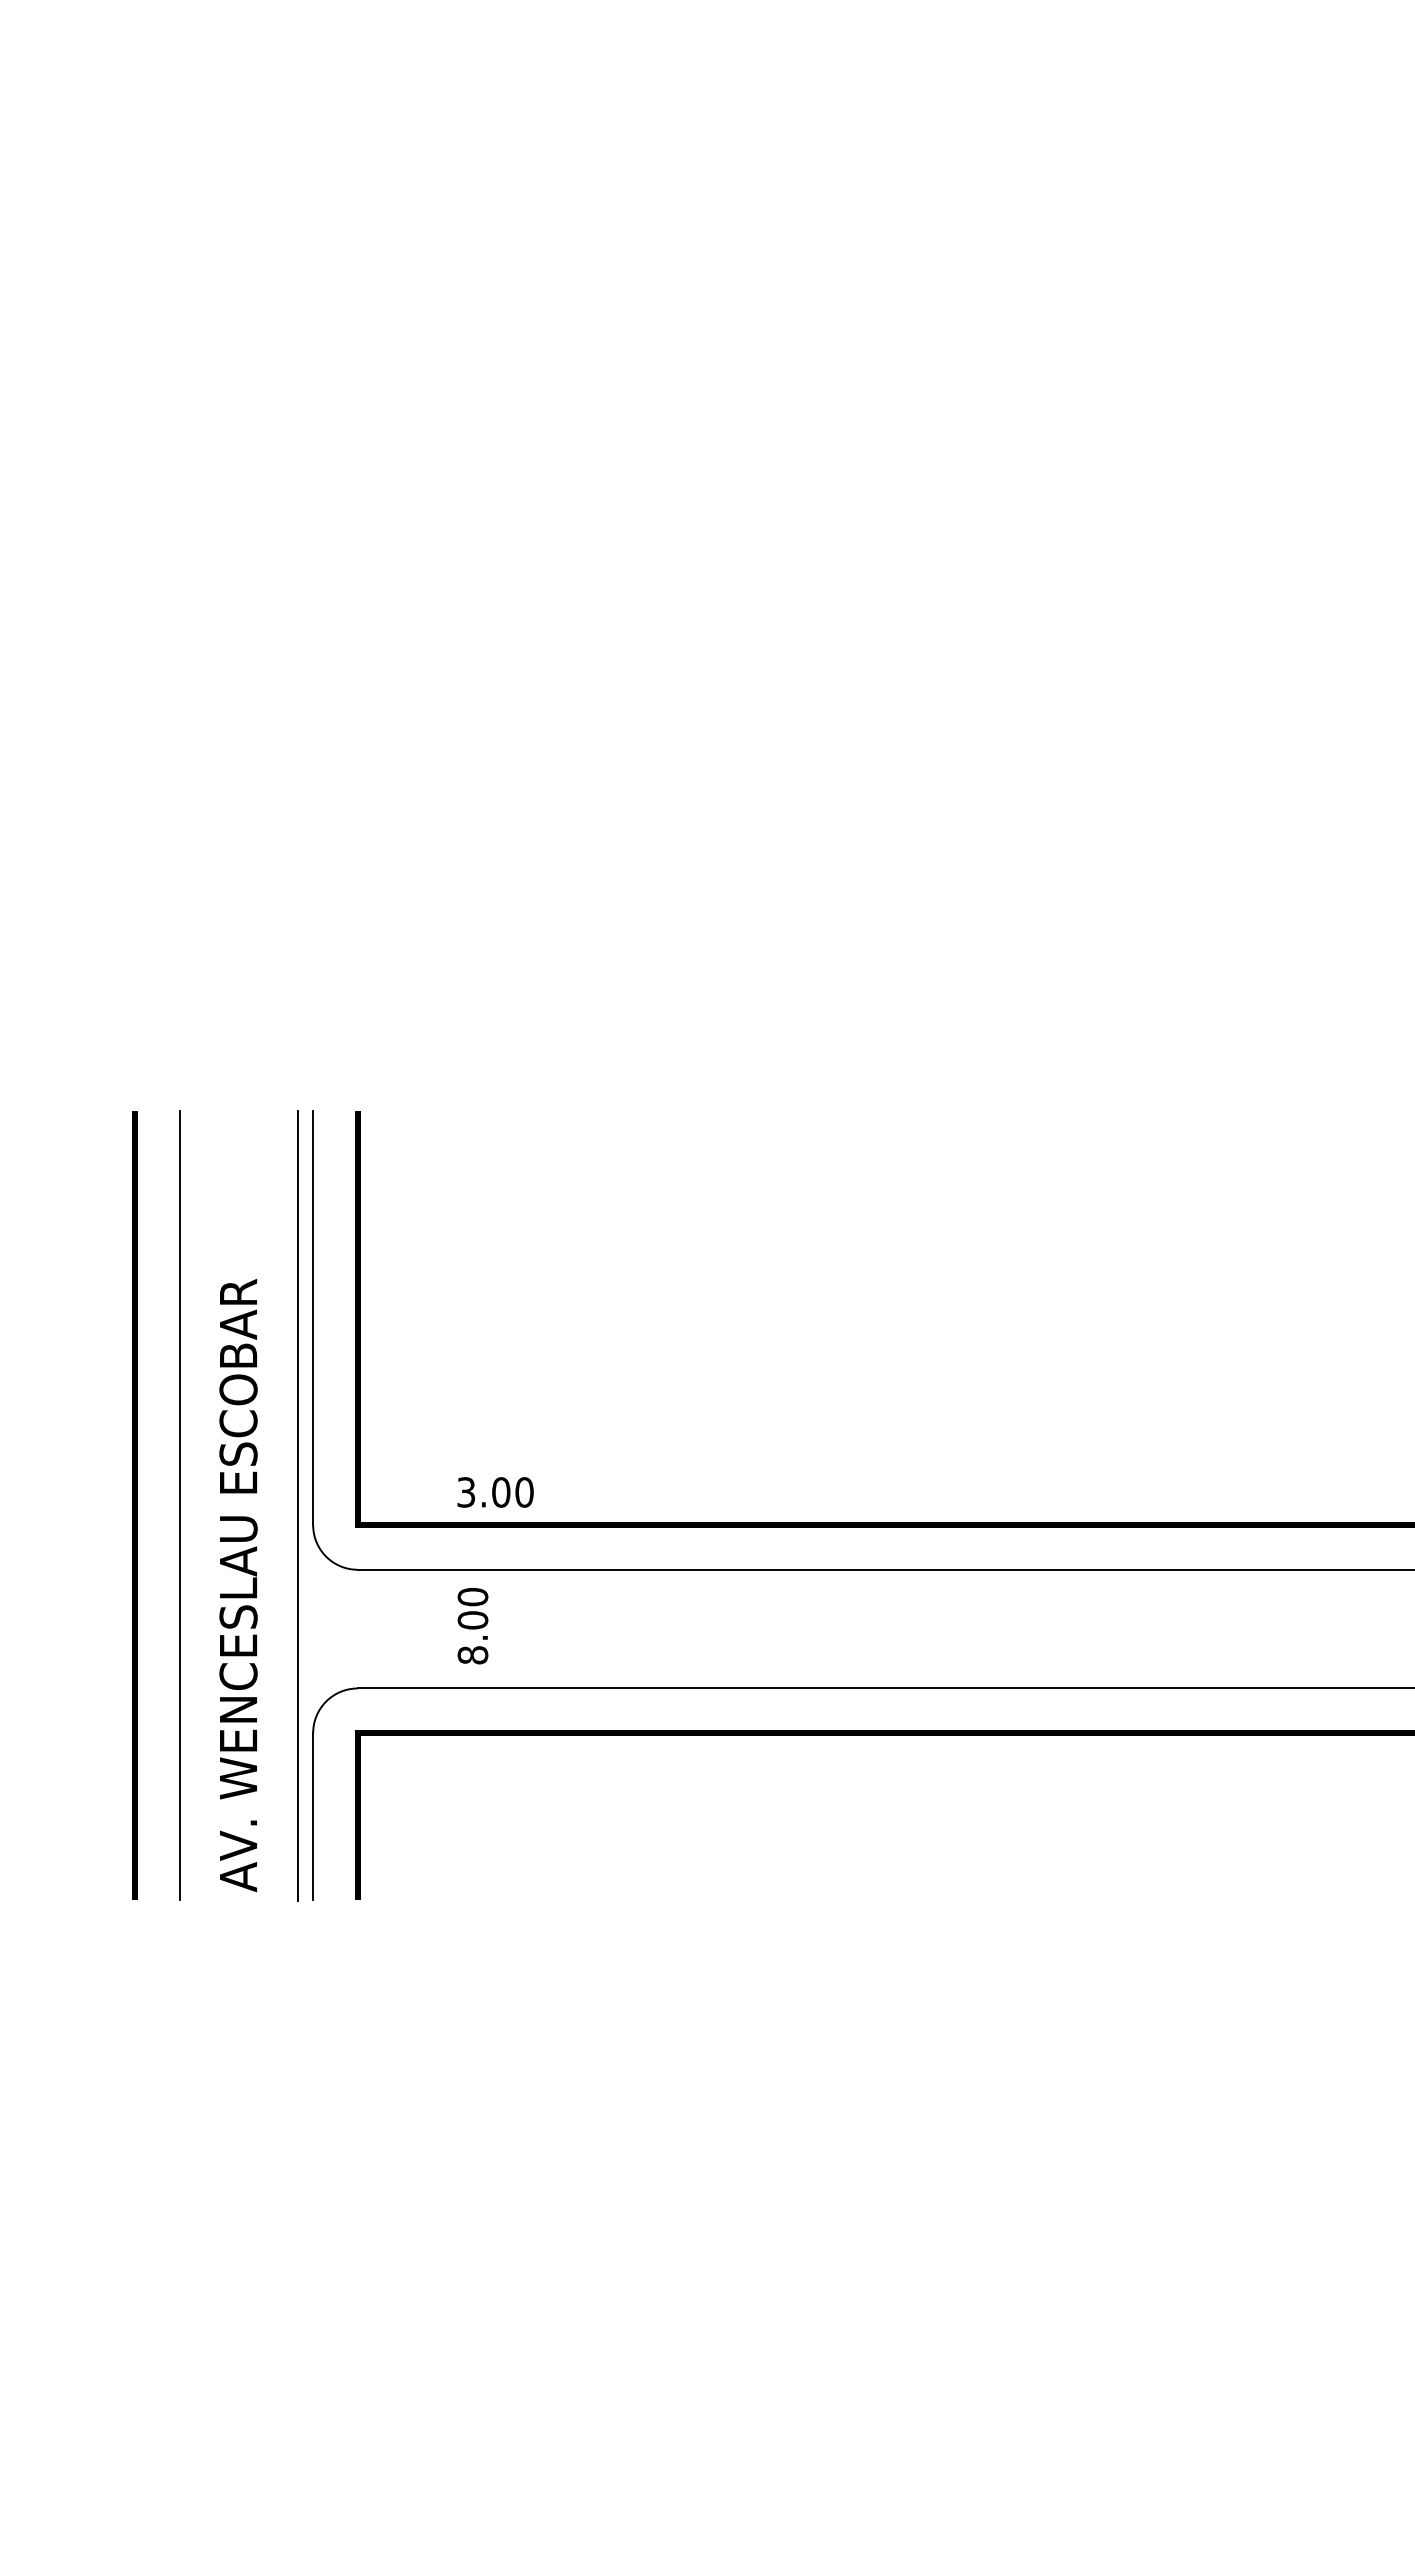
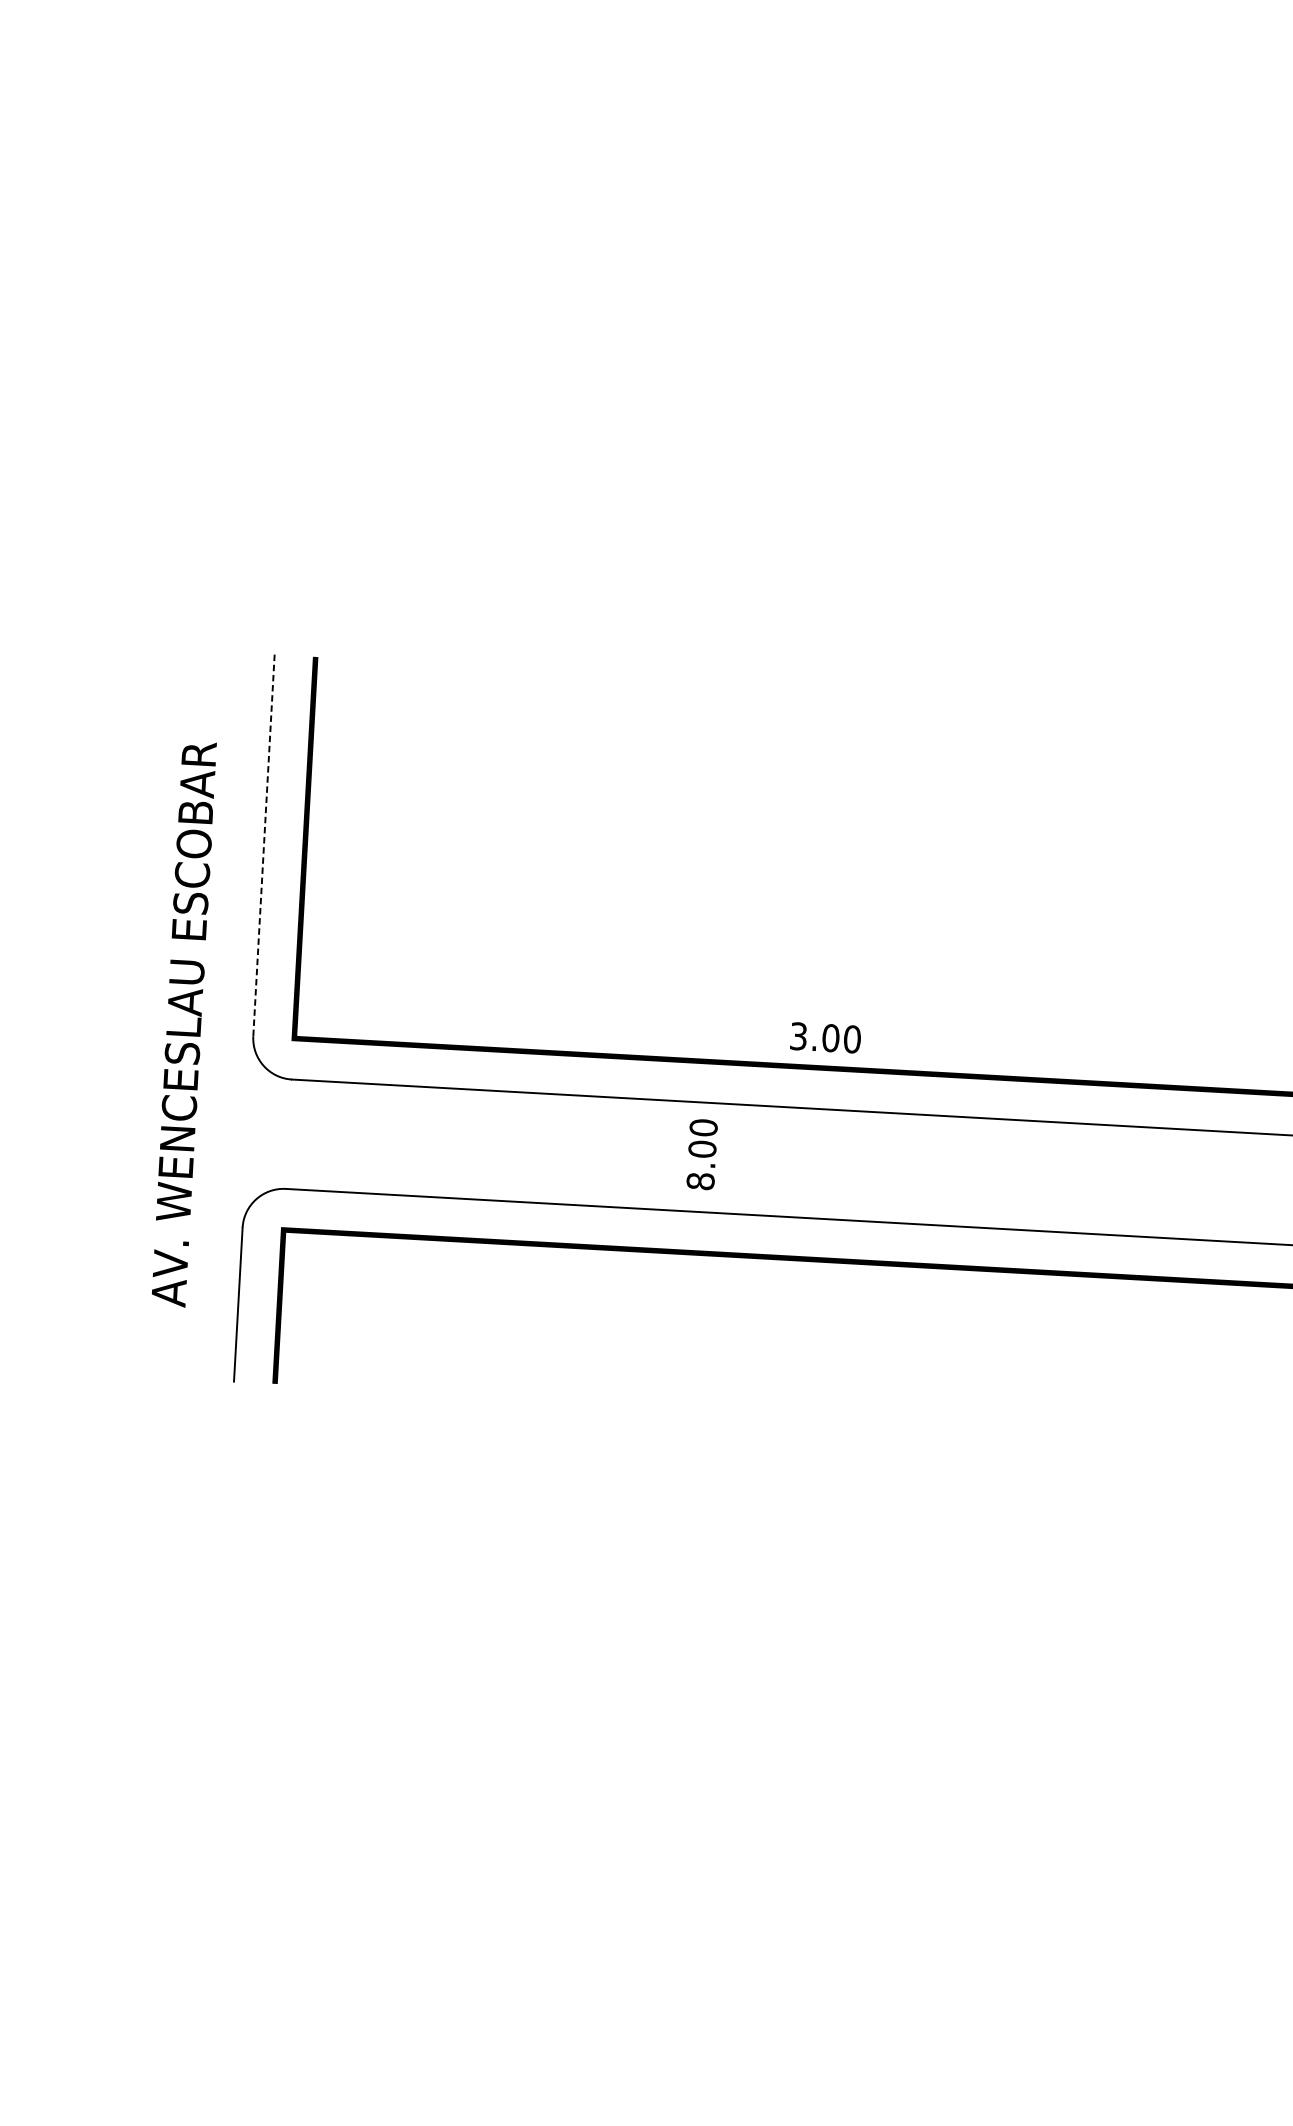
line: (313, 1318) -> (264, 845), solid -> dashed
text: (495, 1492) -> (825, 1037), moved
line: (134, 1505) -> (89, 1008), removed
line: (179, 1505) -> (131, 1011), removed
line: (298, 1506) -> (240, 1018), removed
text: (238, 1585) -> (184, 1024), moved
text: (472, 1626) -> (701, 1154), moved

